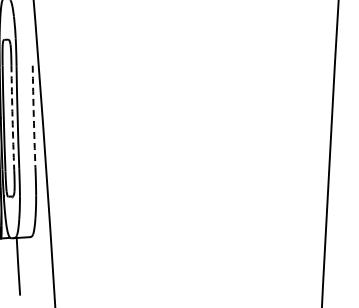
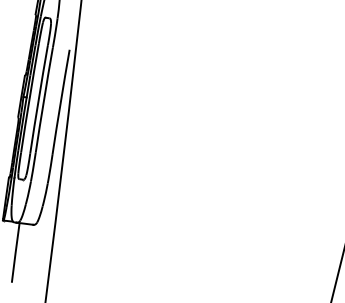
arc: (33, 116) -> (60, 101), dashed -> solid
arc: (12, 118) -> (38, 99), dashed -> solid

